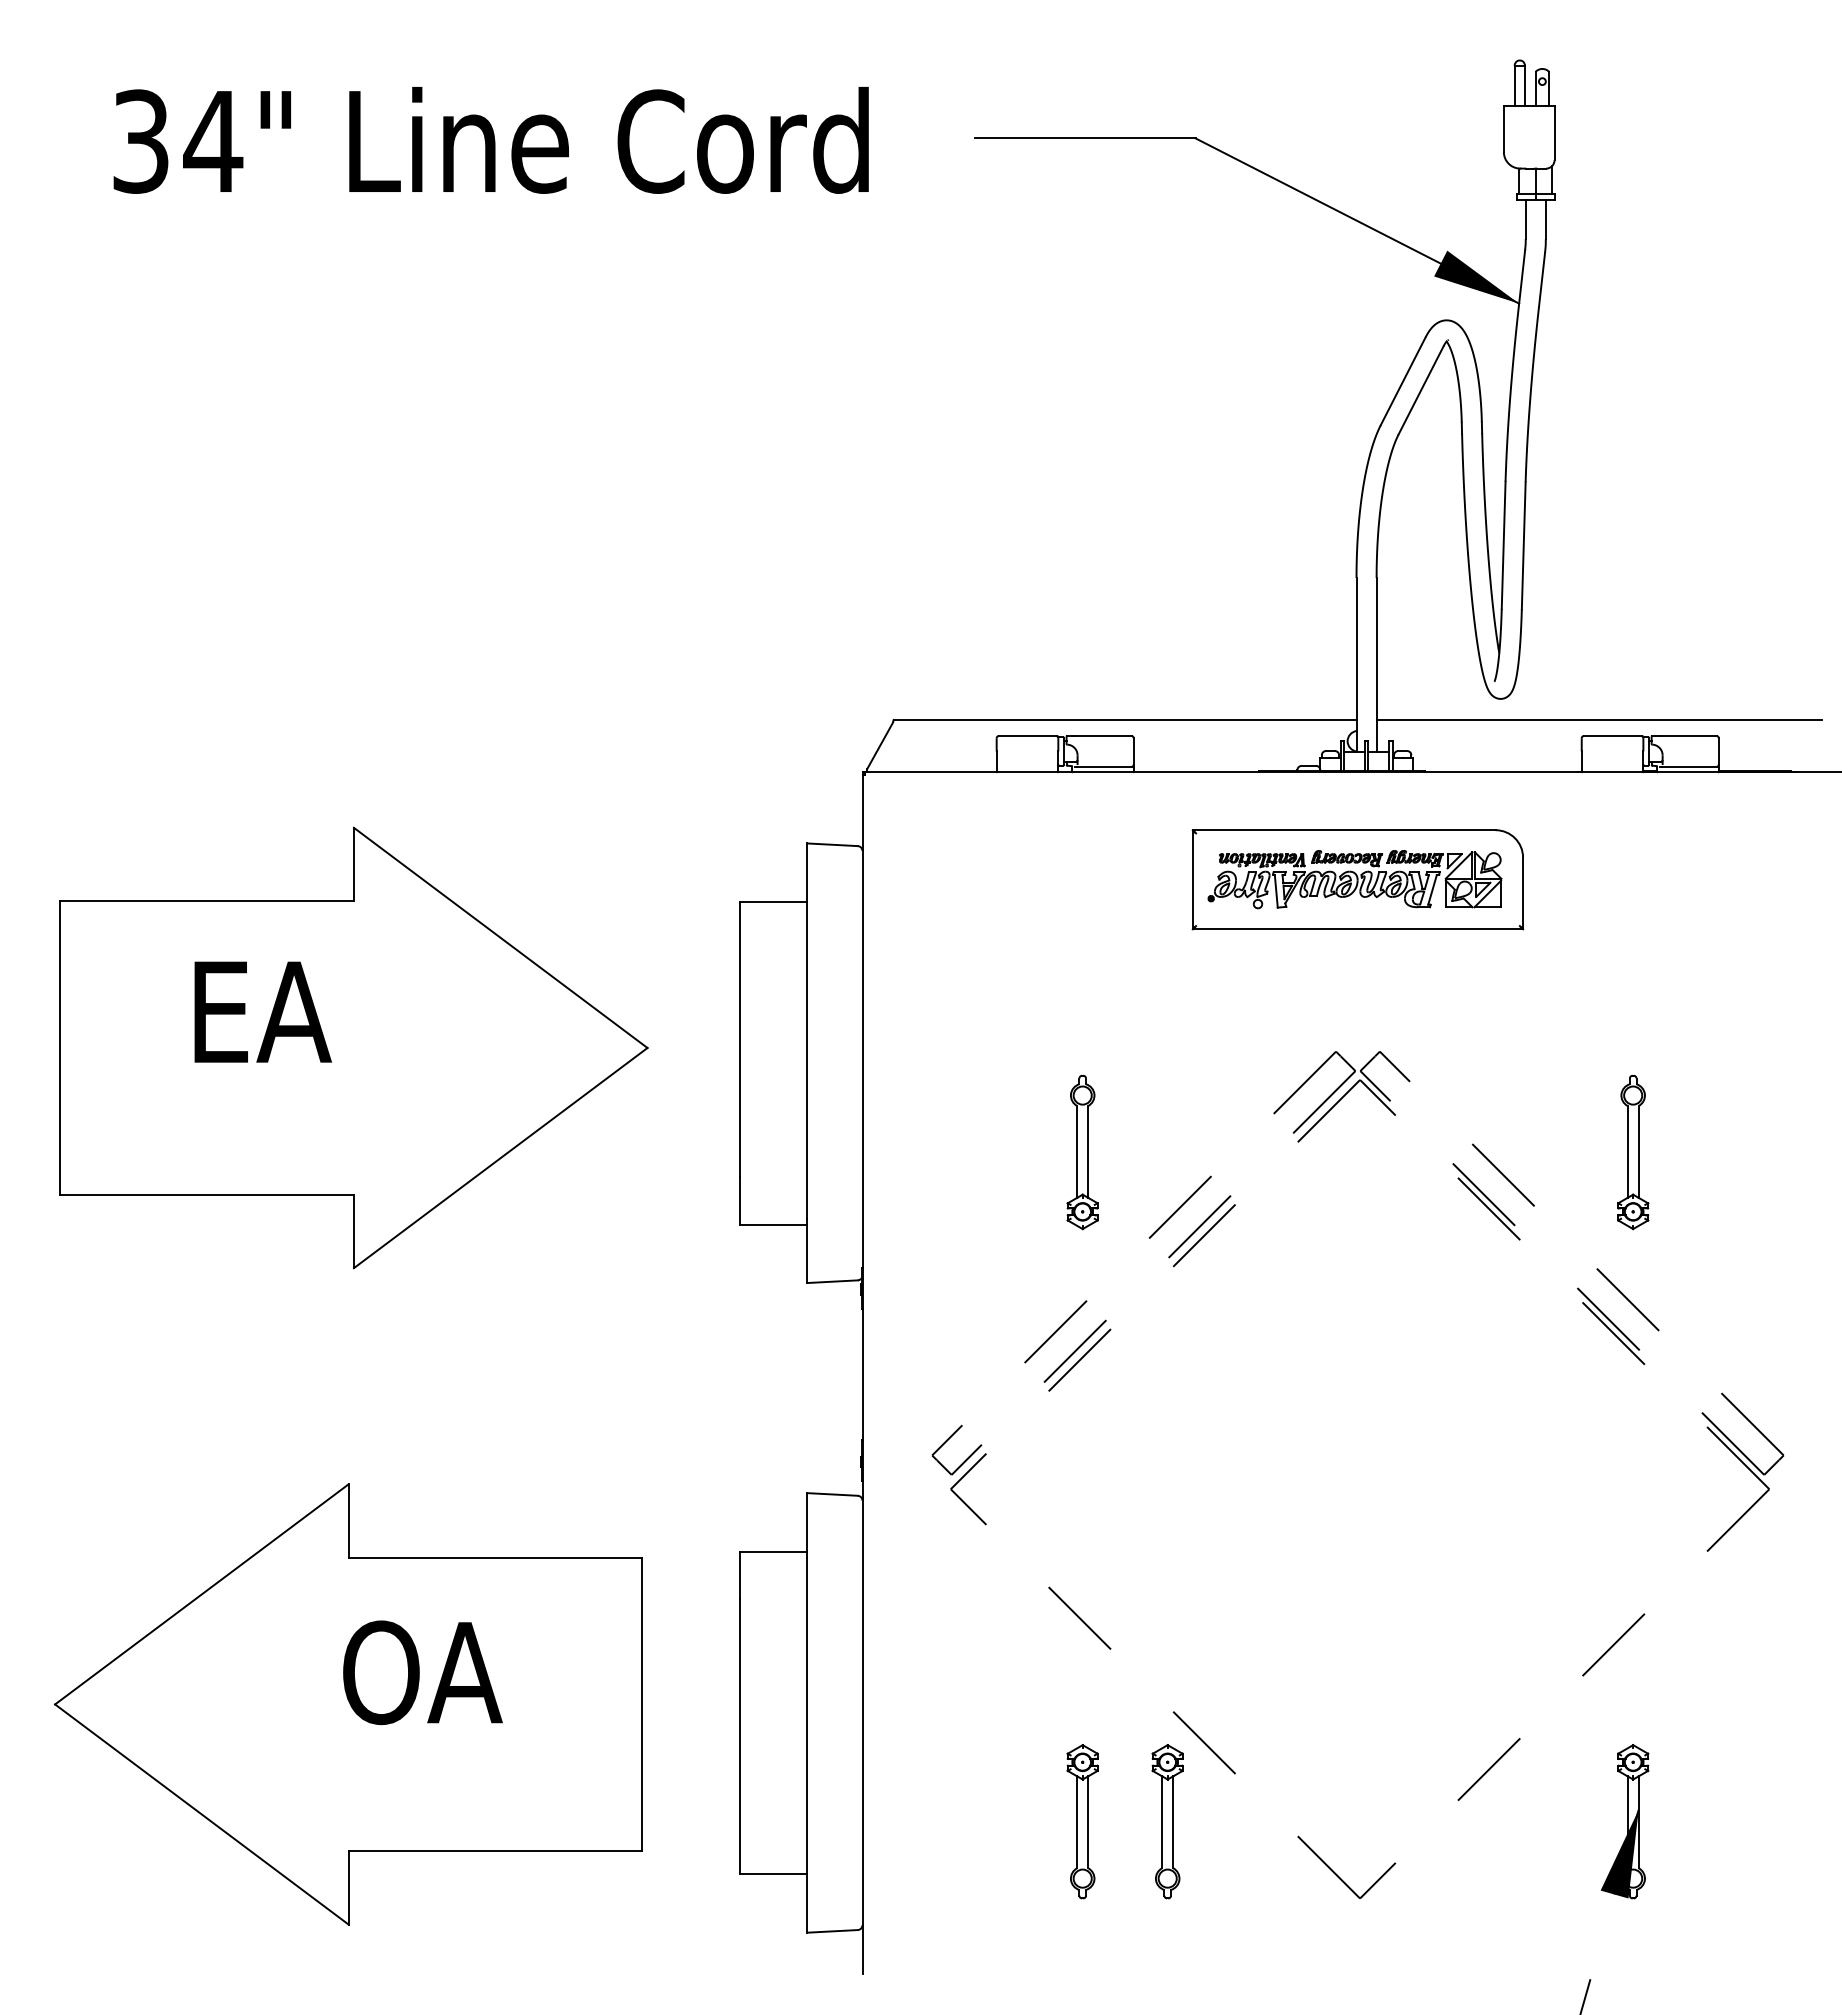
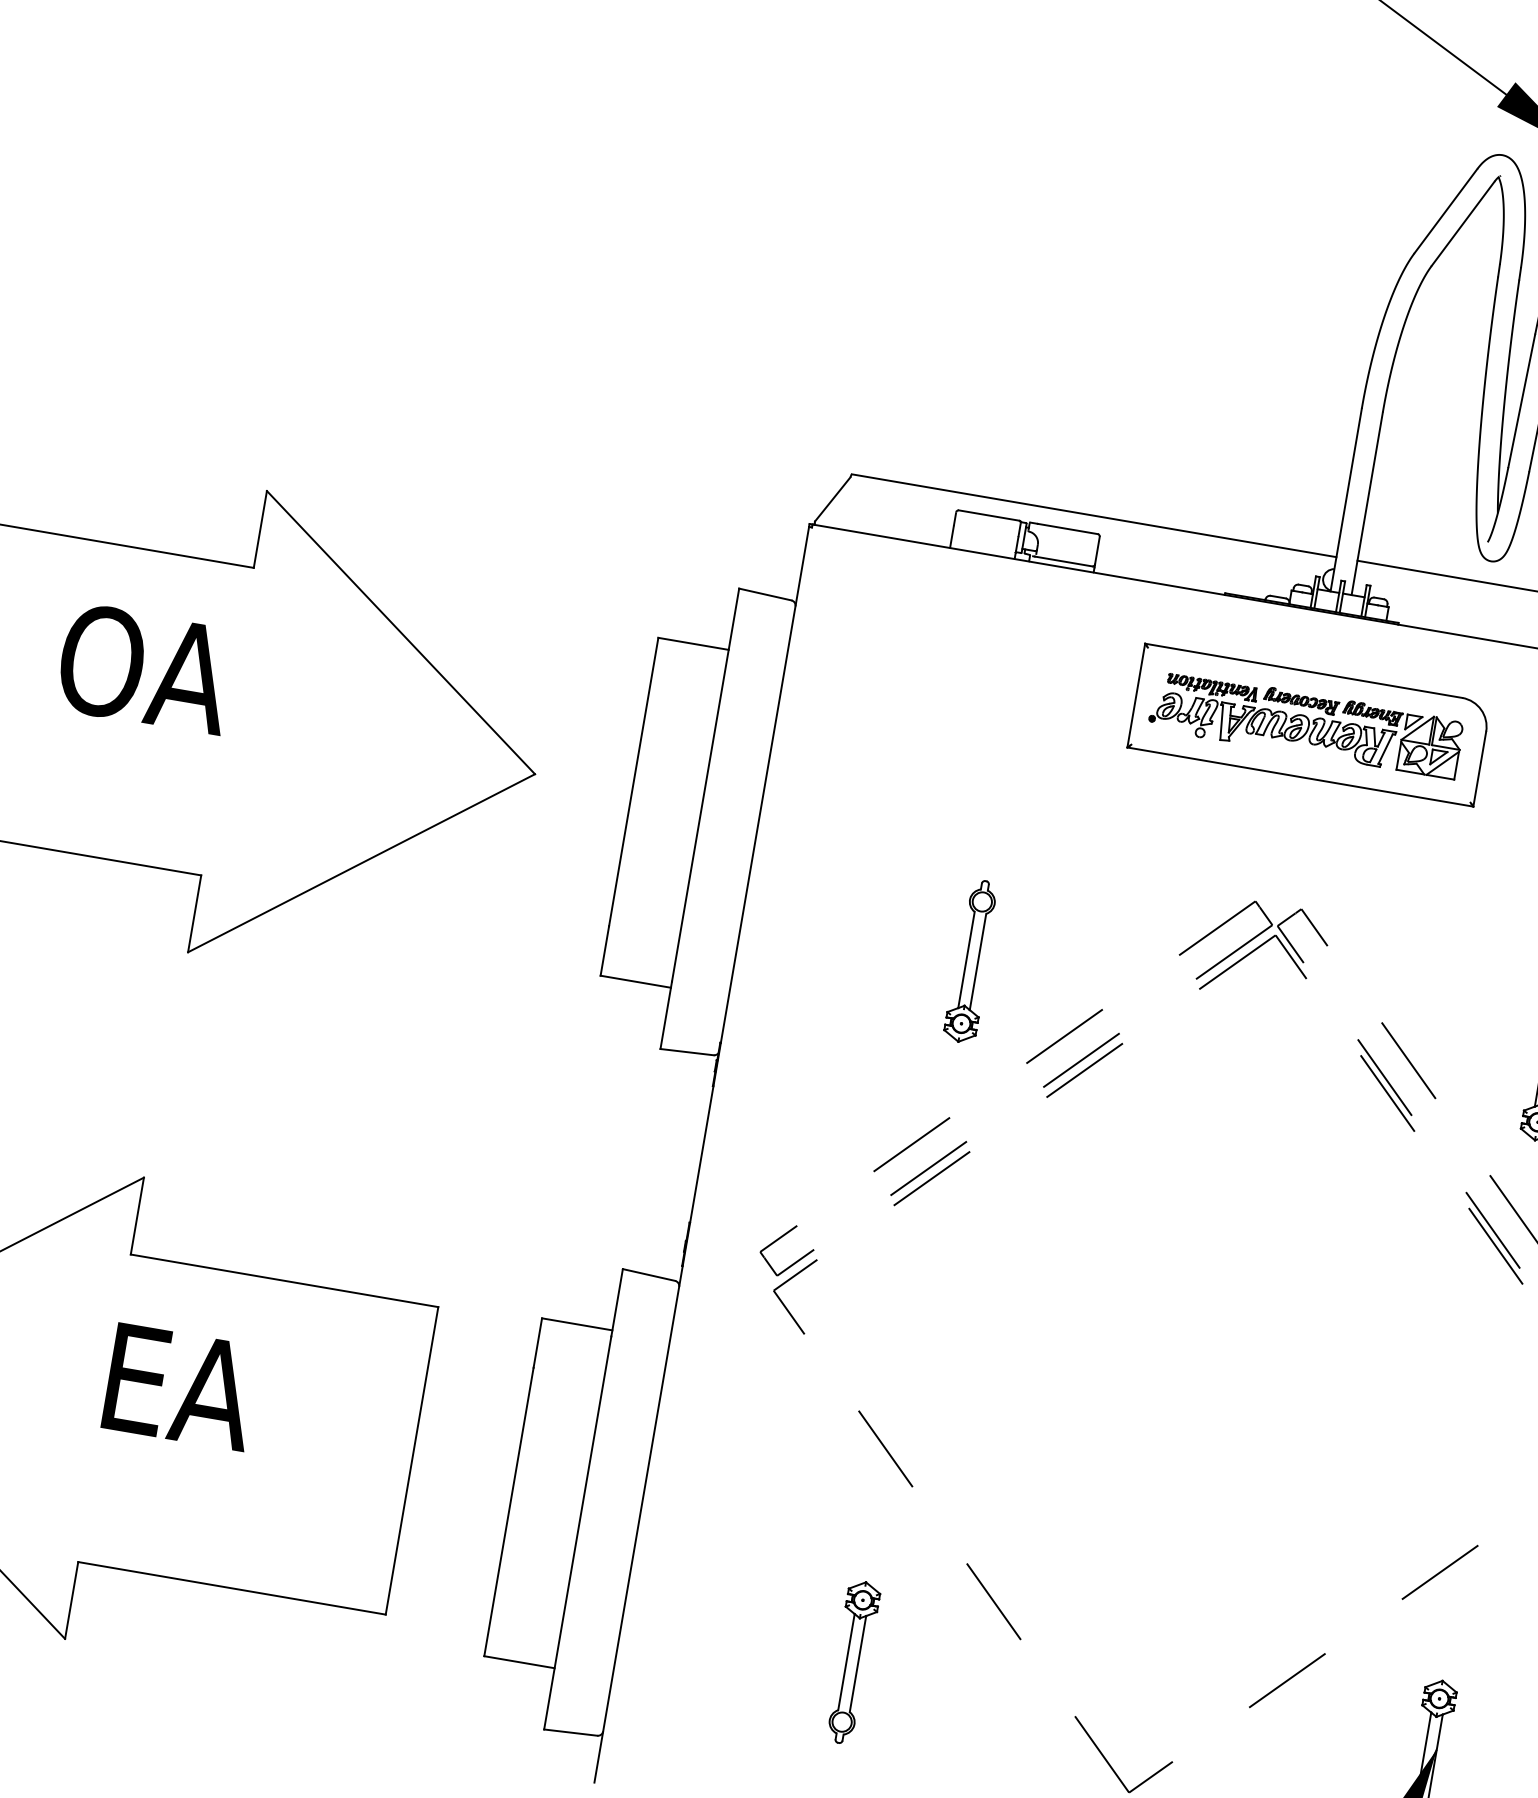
text: (269, 1012) -> (145, 669), EA -> OA
text: (422, 1672) -> (187, 1388), OA -> EA
part: (1167, 1821) -> (941, 1677), removed

